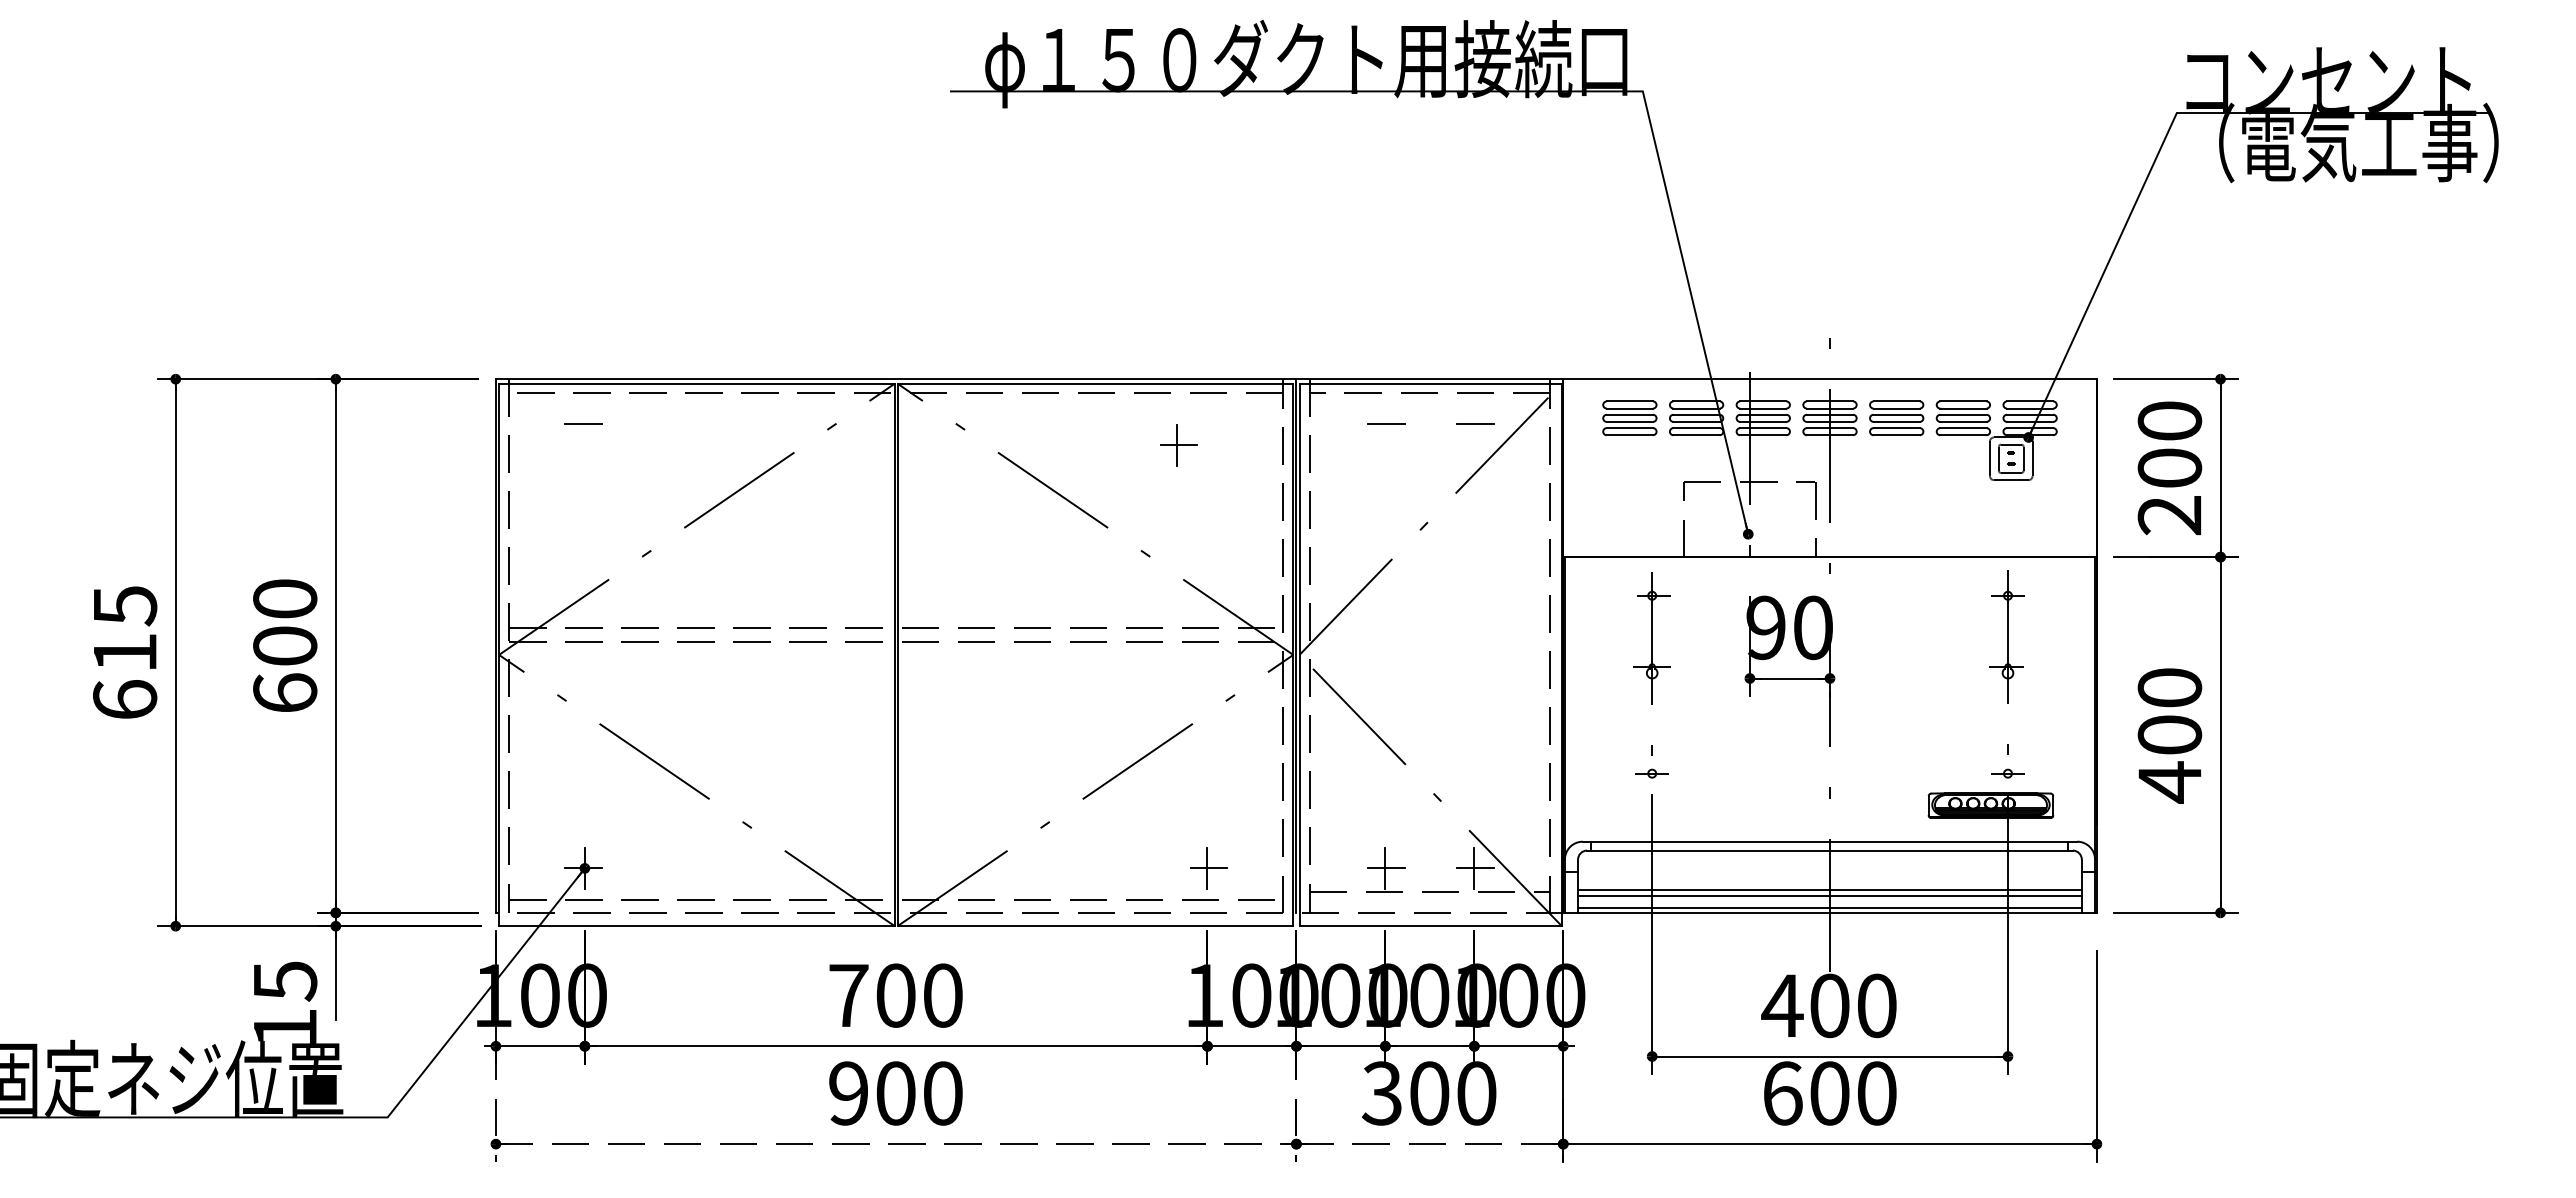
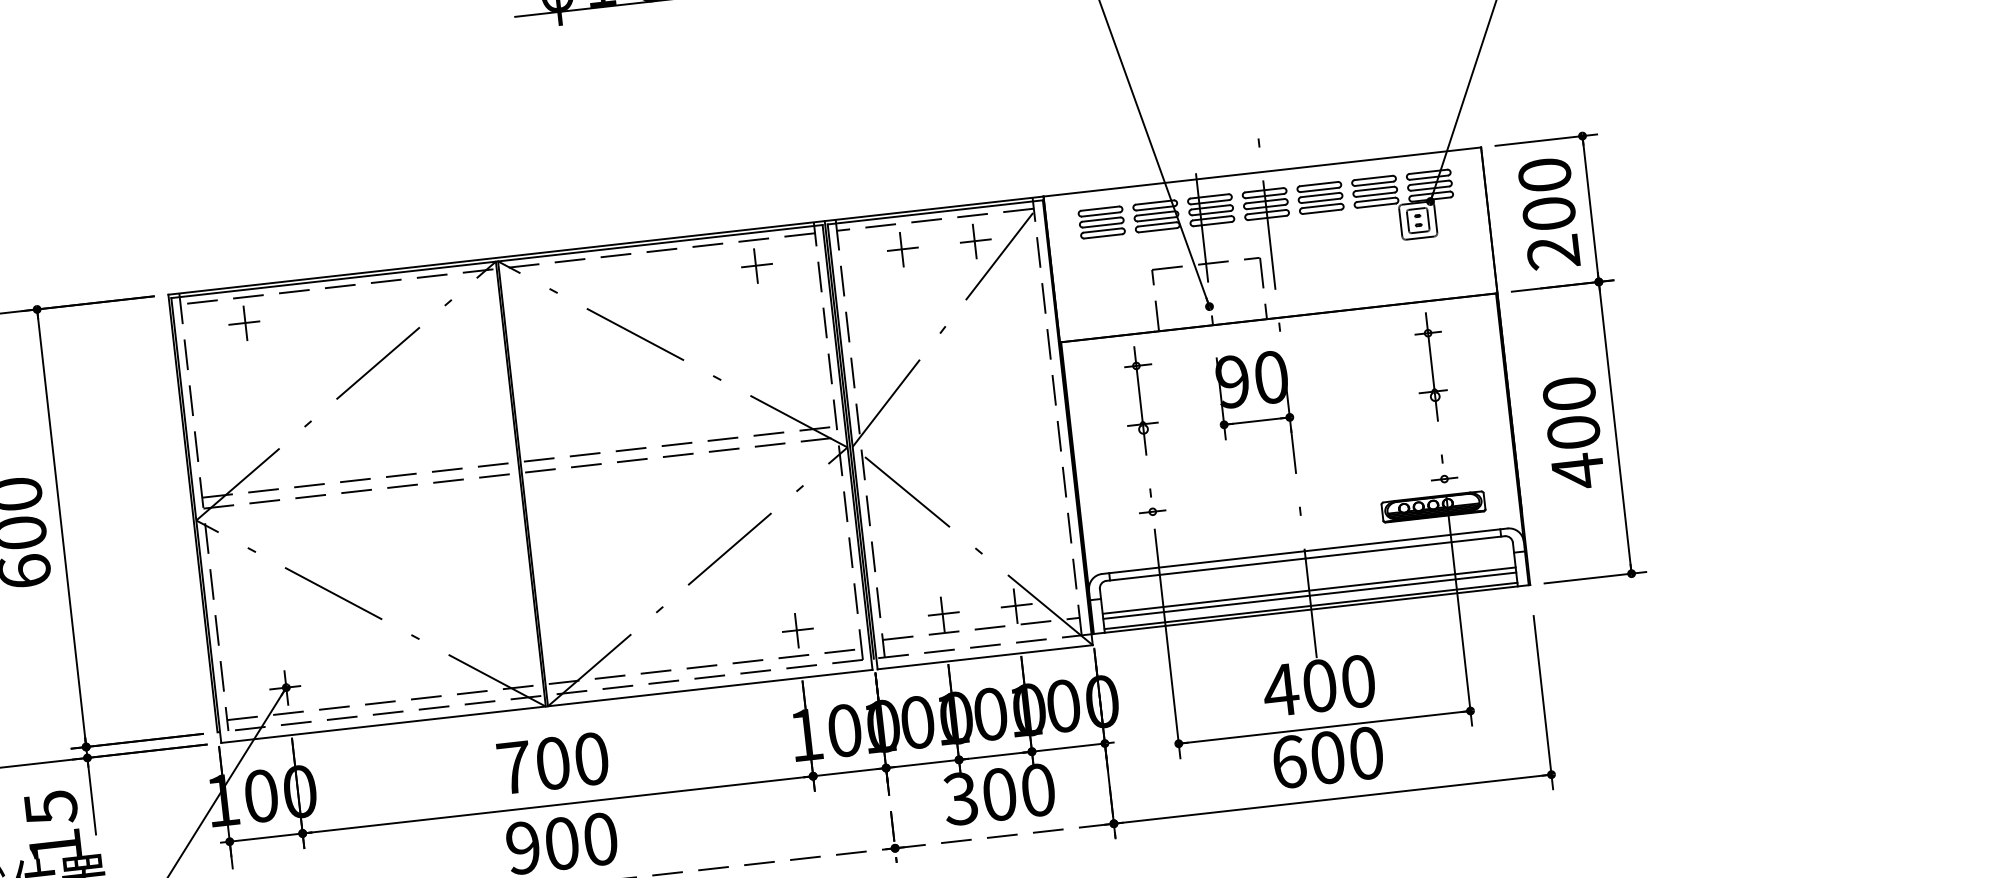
line: (584, 423) -> (245, 322), added
line: (1385, 423) -> (901, 249), added
line: (1474, 423) -> (974, 241), added
part: (1178, 445) -> (756, 266), moved

